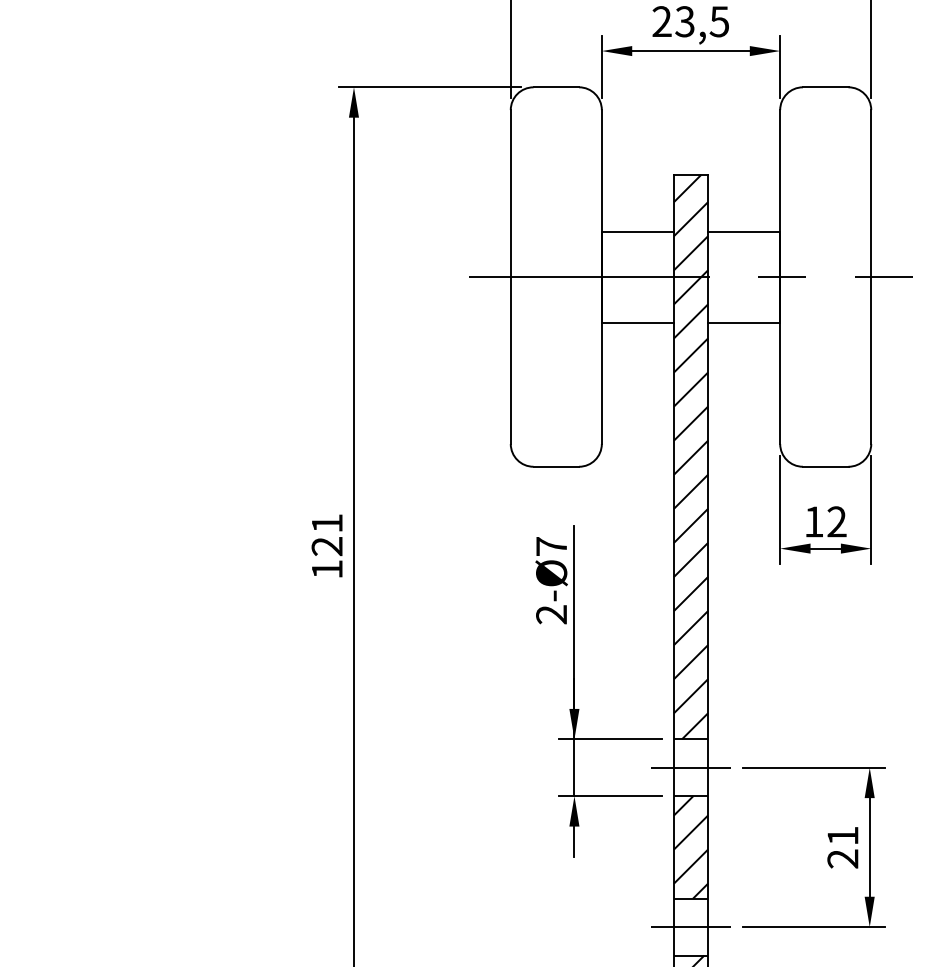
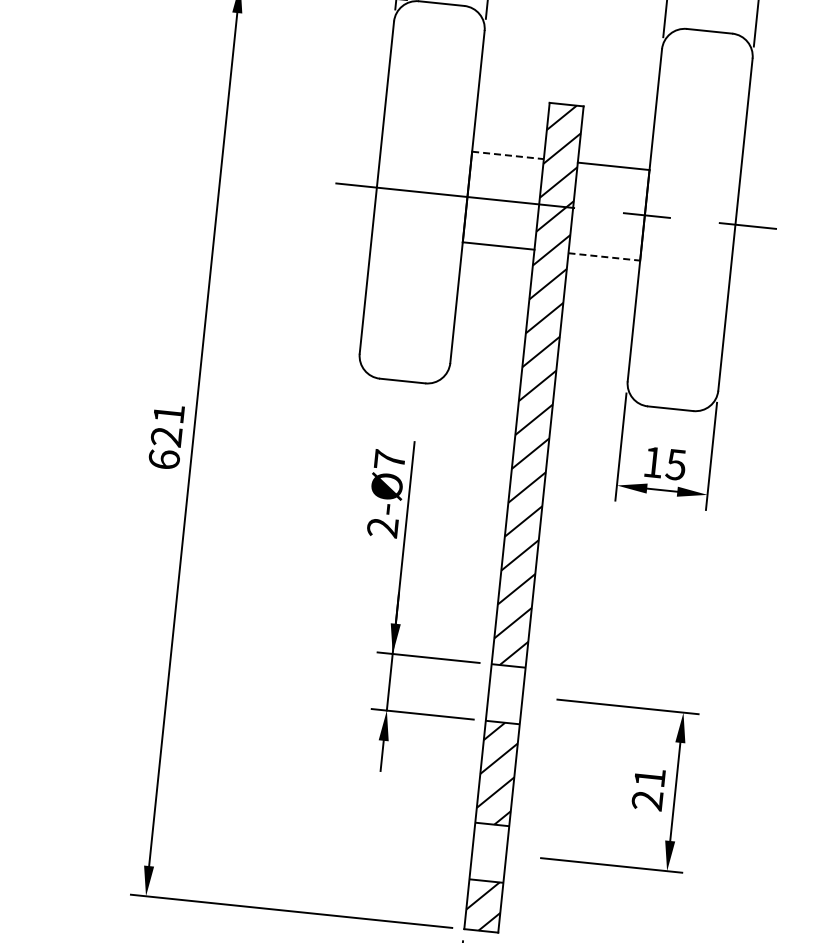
line: (638, 231) -> (508, 155), solid -> dashed
line: (744, 322) -> (604, 256), solid -> dashed
text: (836, 521) -> (675, 464), 12 -> 15
text: (326, 568) -> (163, 458), 121 -> 621
line: (690, 767) -> (505, 693), removed
line: (690, 927) -> (488, 853), removed

